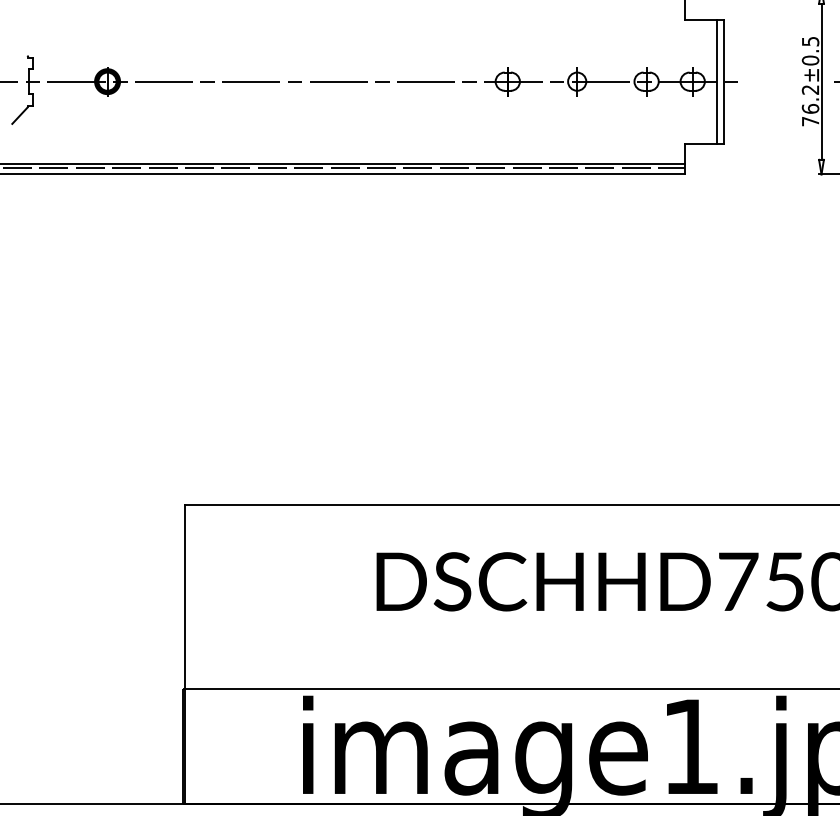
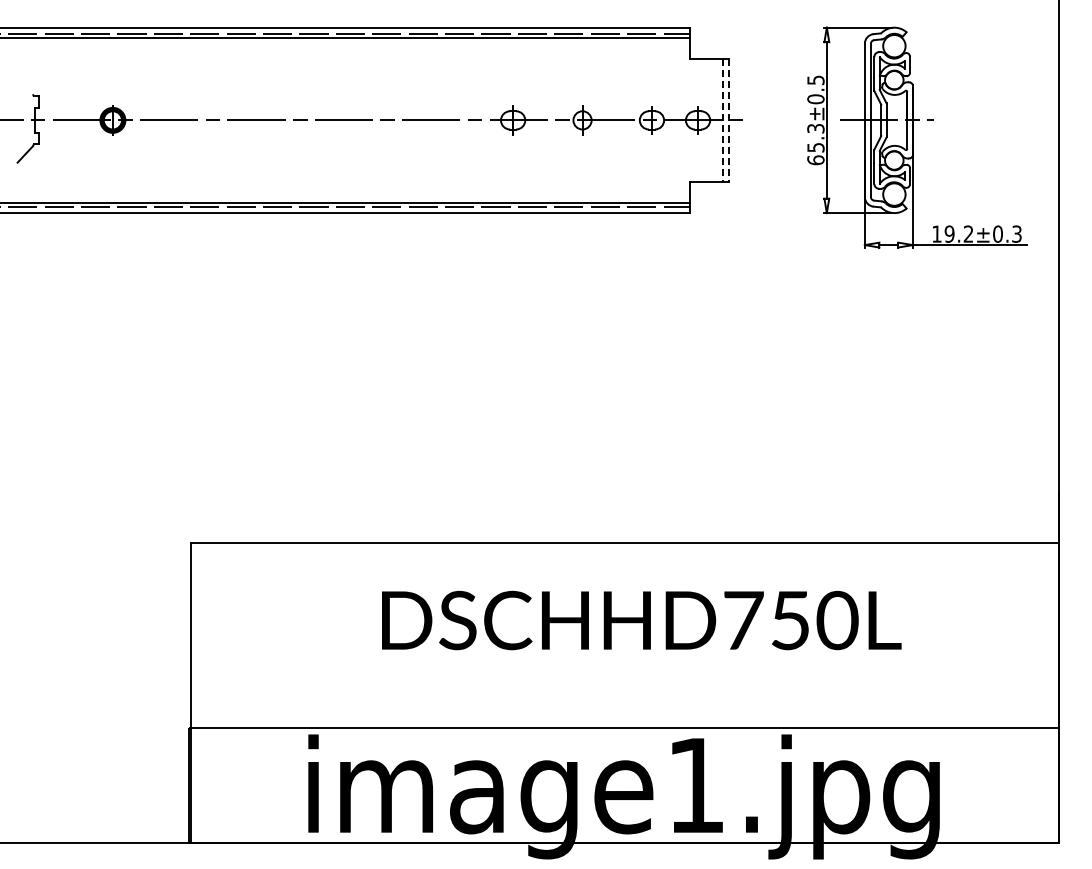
line: (717, 81) -> (722, 120), solid -> dashed
line: (723, 81) -> (728, 120), solid -> dashed
text: (810, 105) -> (815, 144), 76.2±0.5 -> 65.3±0.5

